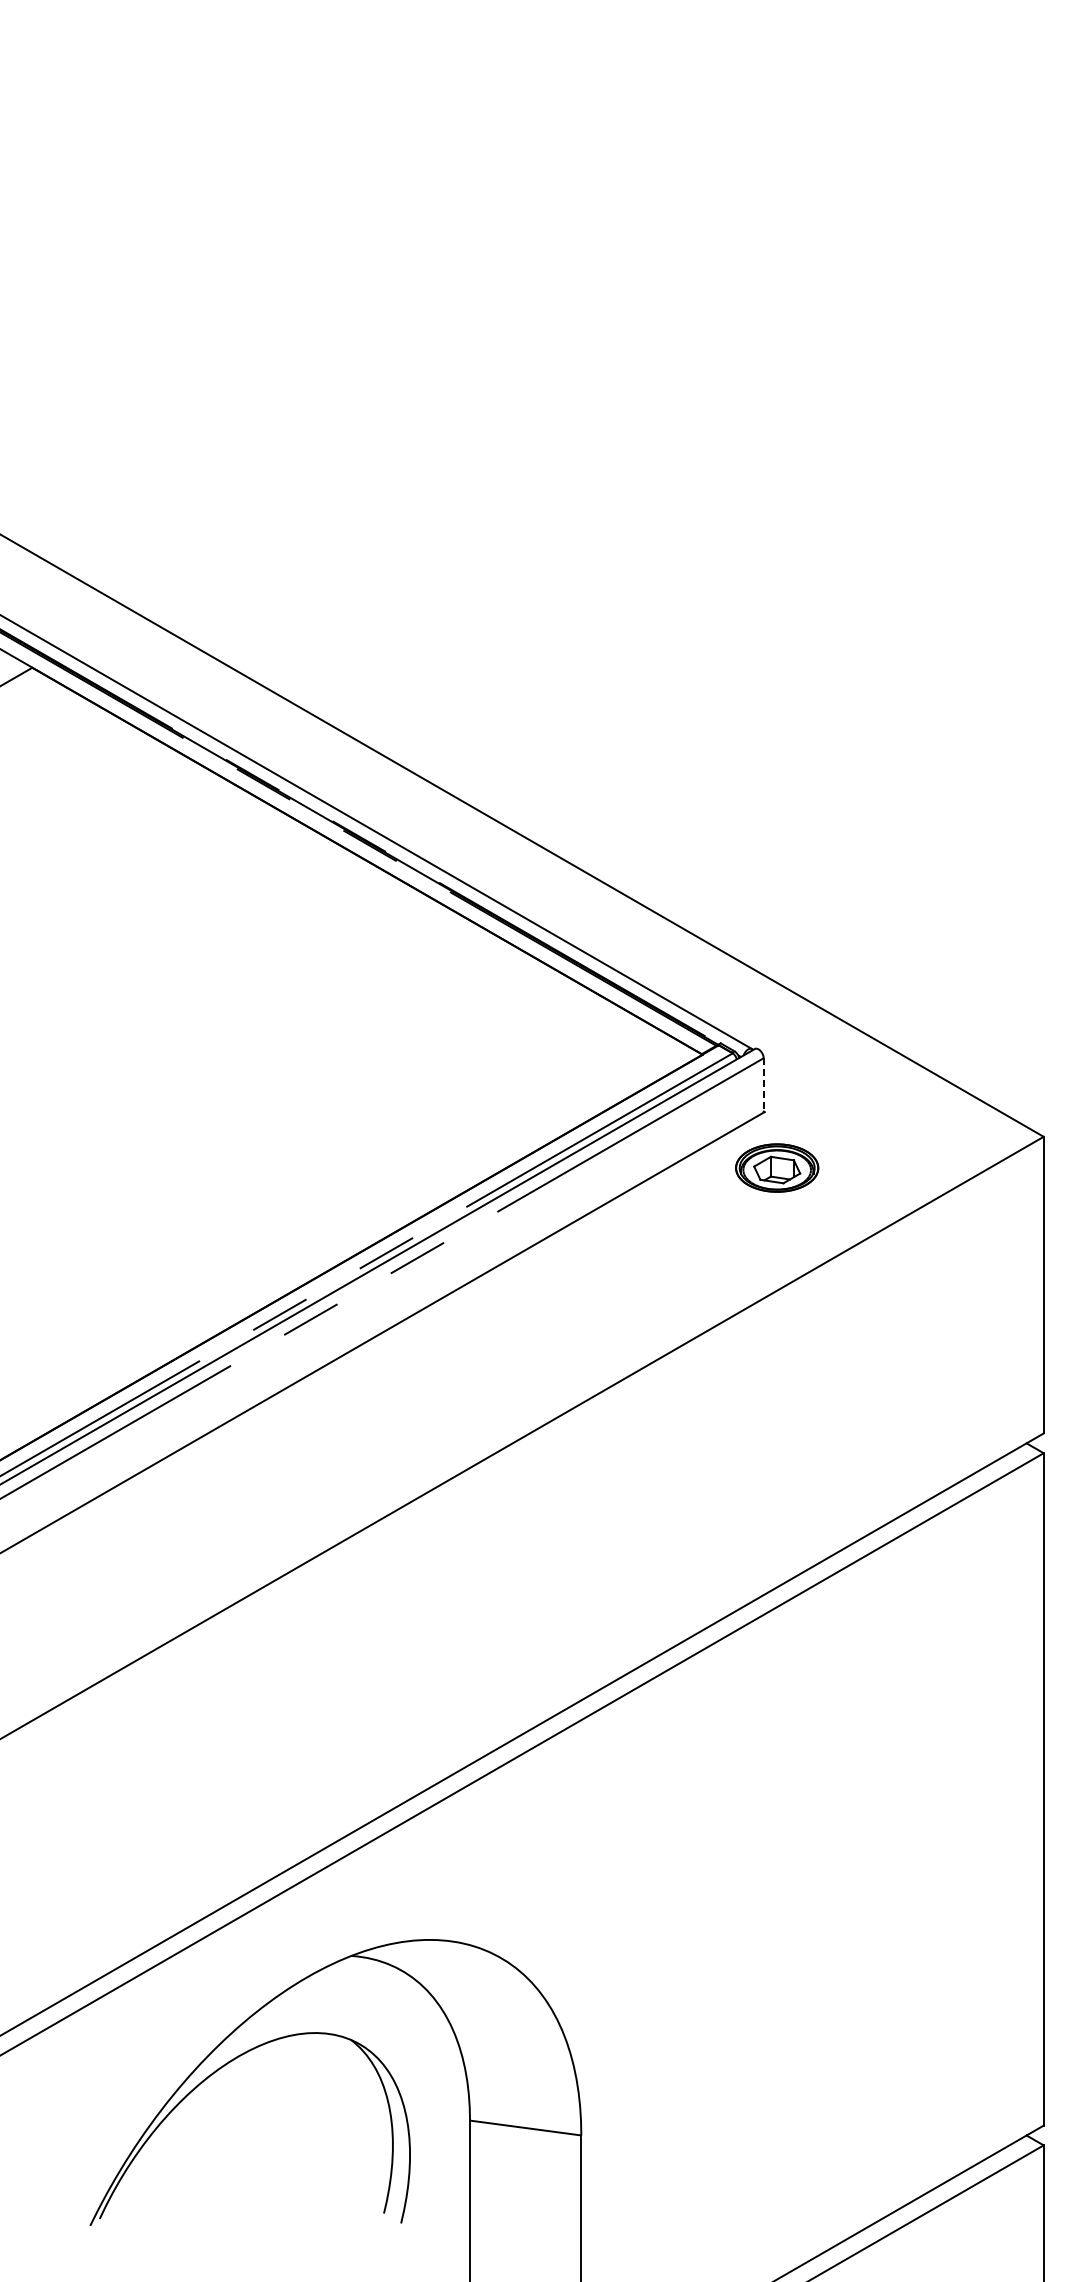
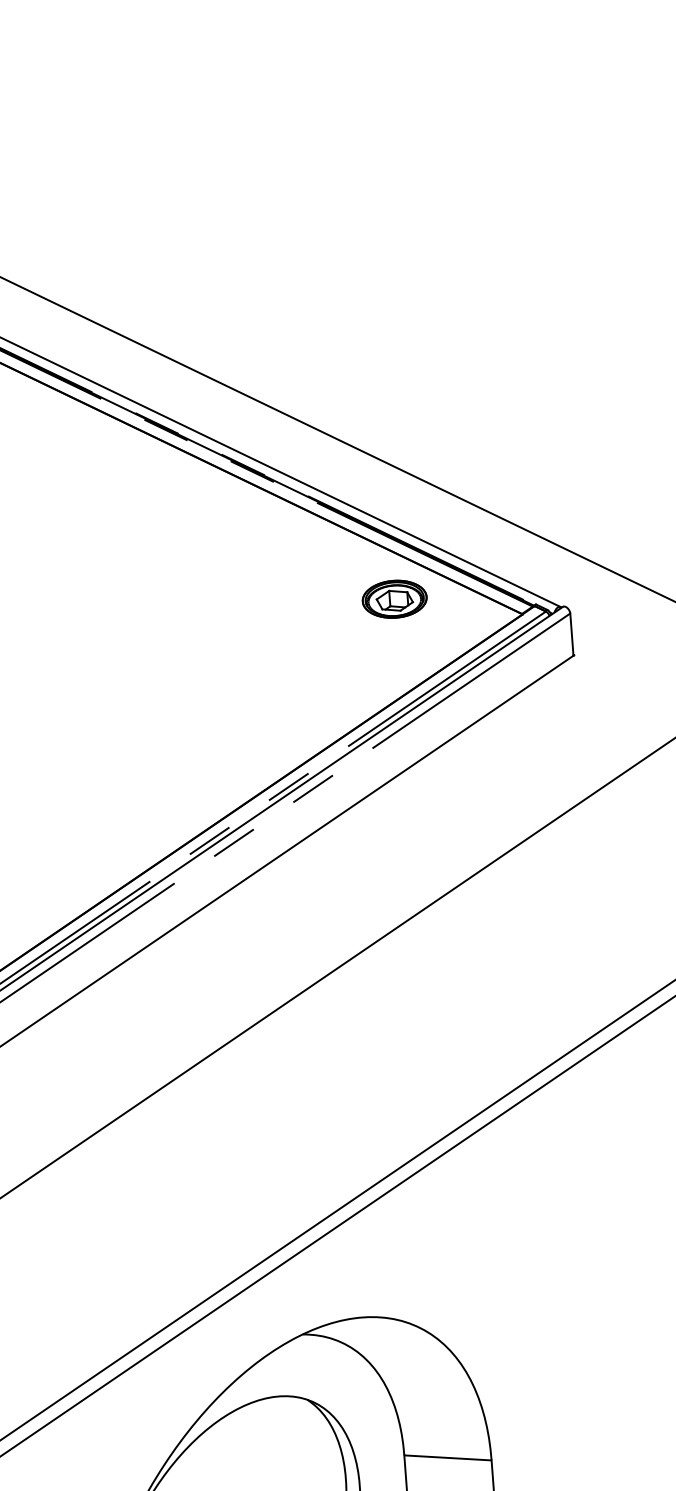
line: (763, 1085) -> (571, 634), dashed -> solid
part: (777, 1167) -> (394, 598), moved

